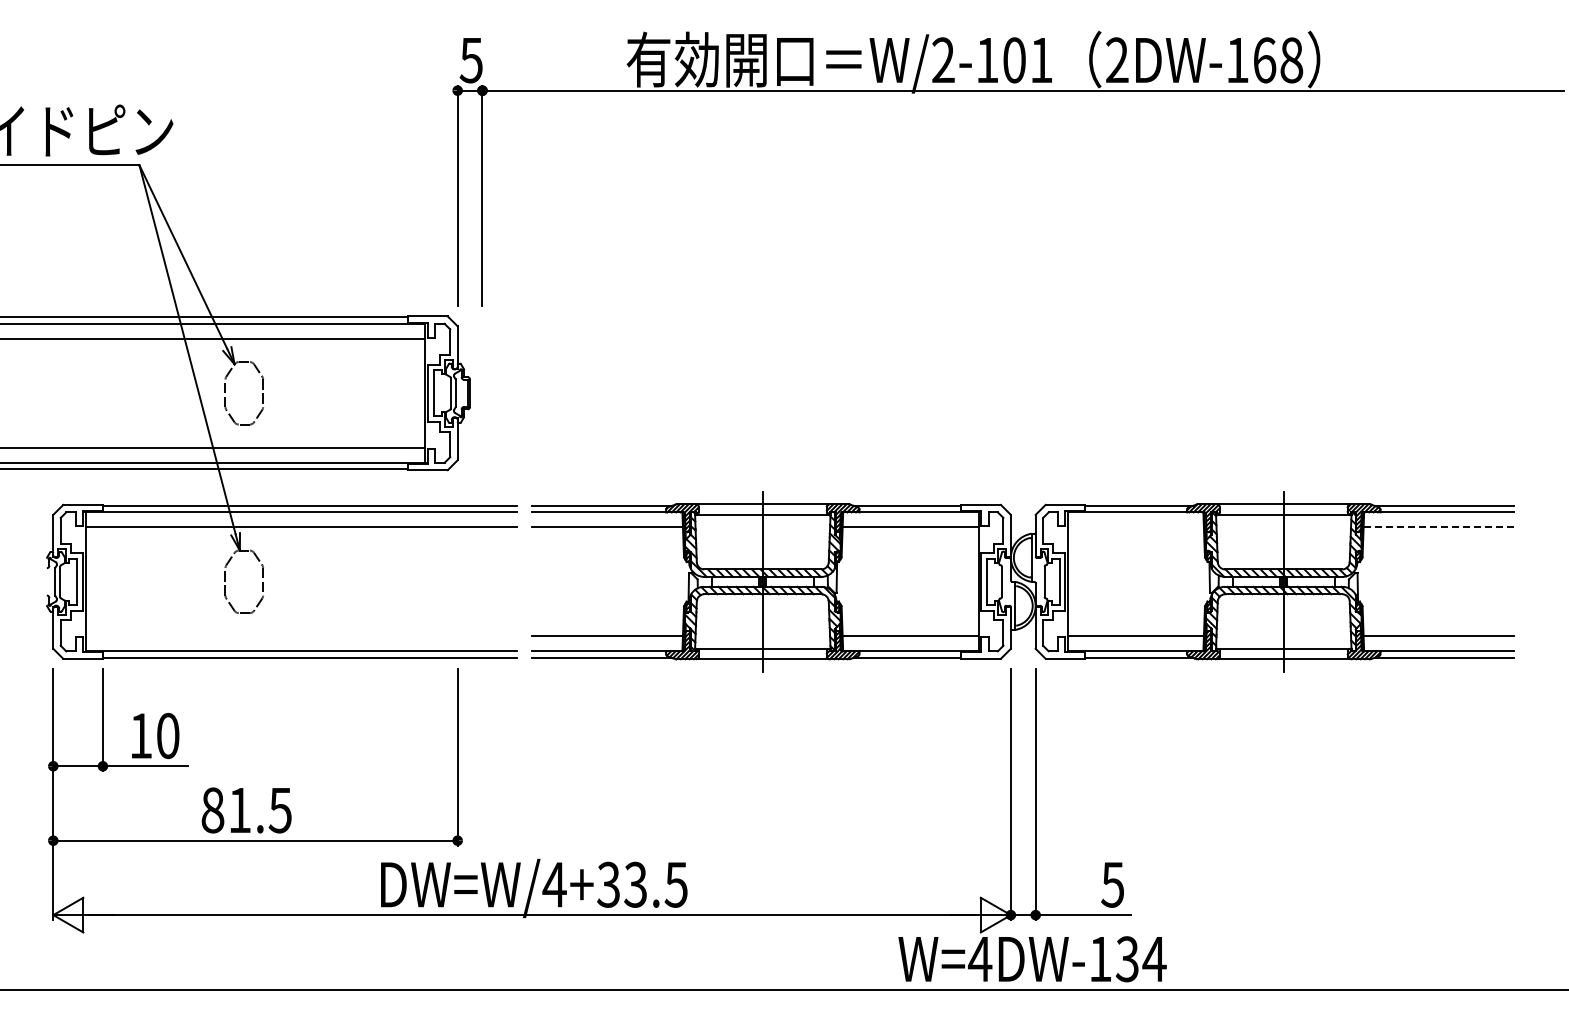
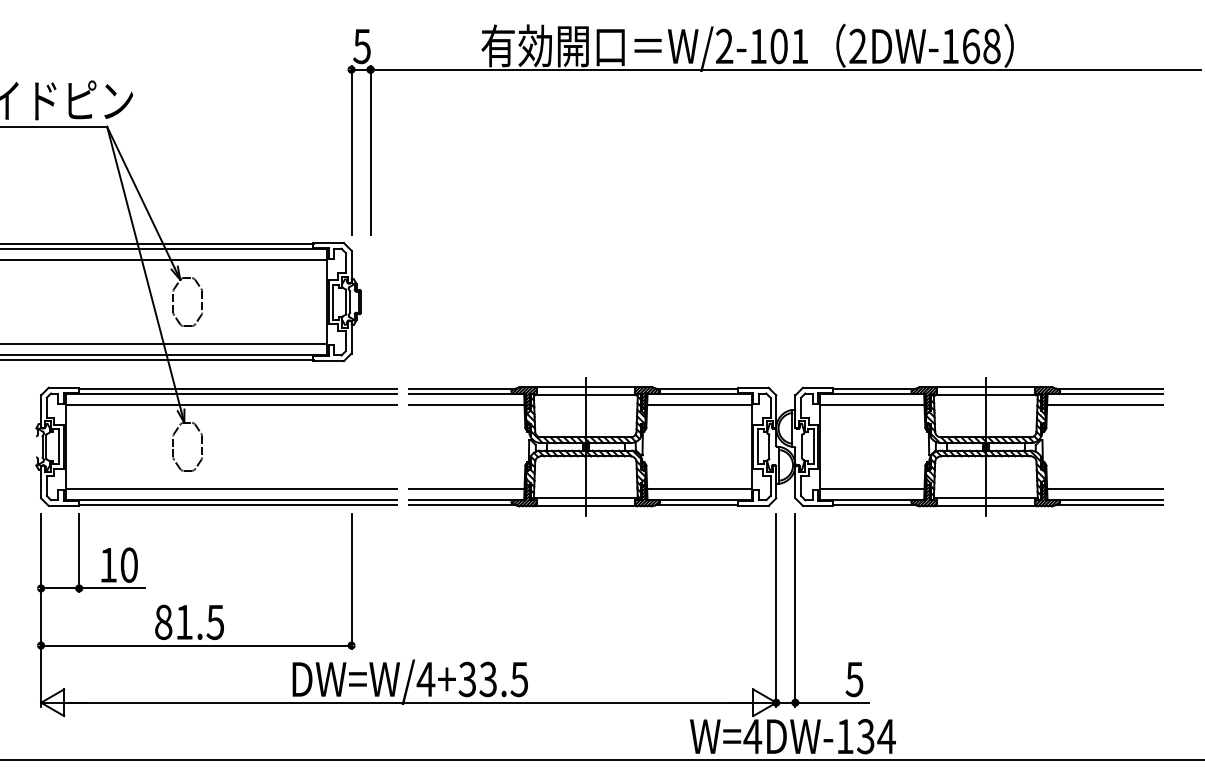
line: (1135, 527) -> (871, 405), added
line: (1438, 527) -> (1104, 405), dashed -> solid
line: (301, 636) -> (231, 488), added

